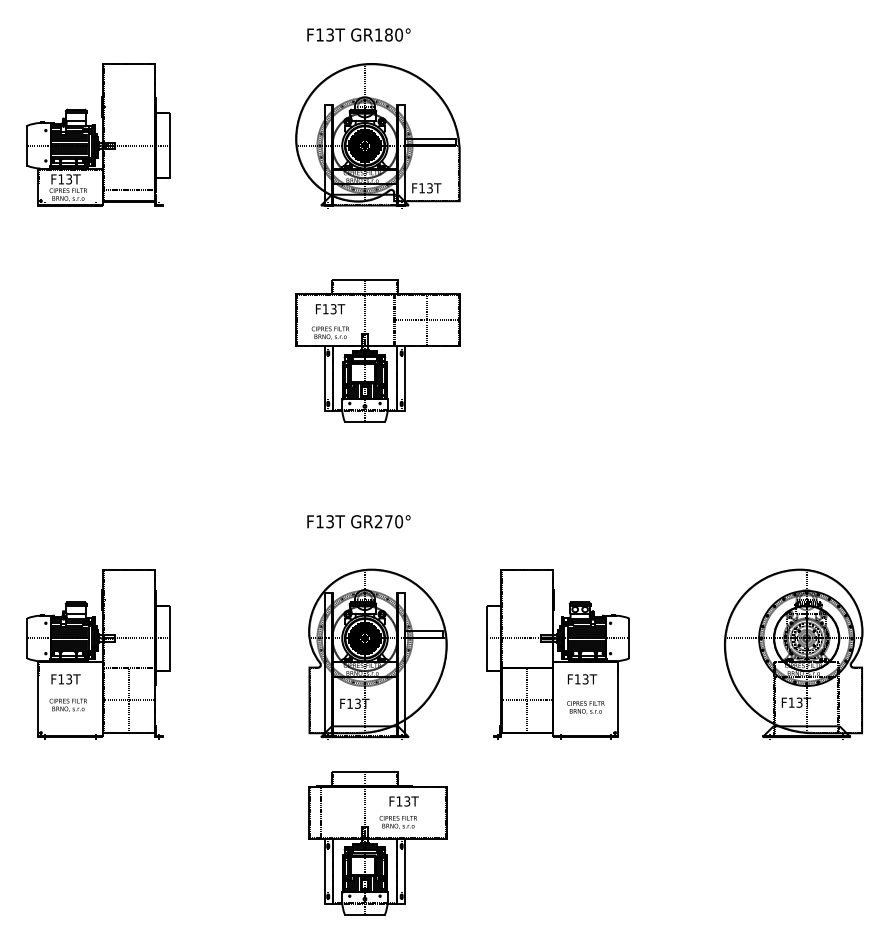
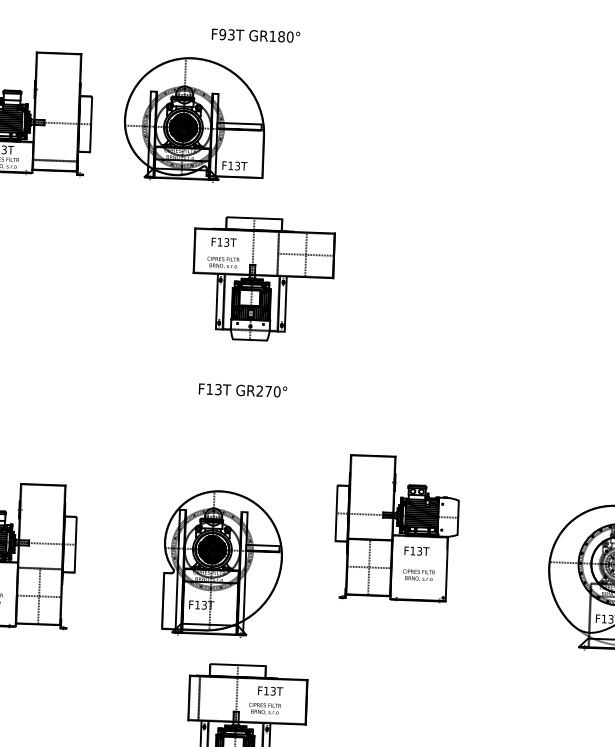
text: (319, 34) -> (222, 34), F13T -> F93T
part: (377, 135) -> (194, 119), moved
part: (377, 350) -> (262, 279), moved
text: (358, 521) -> (242, 390), moved
part: (377, 653) -> (222, 563), moved
part: (557, 654) -> (396, 529), moved

